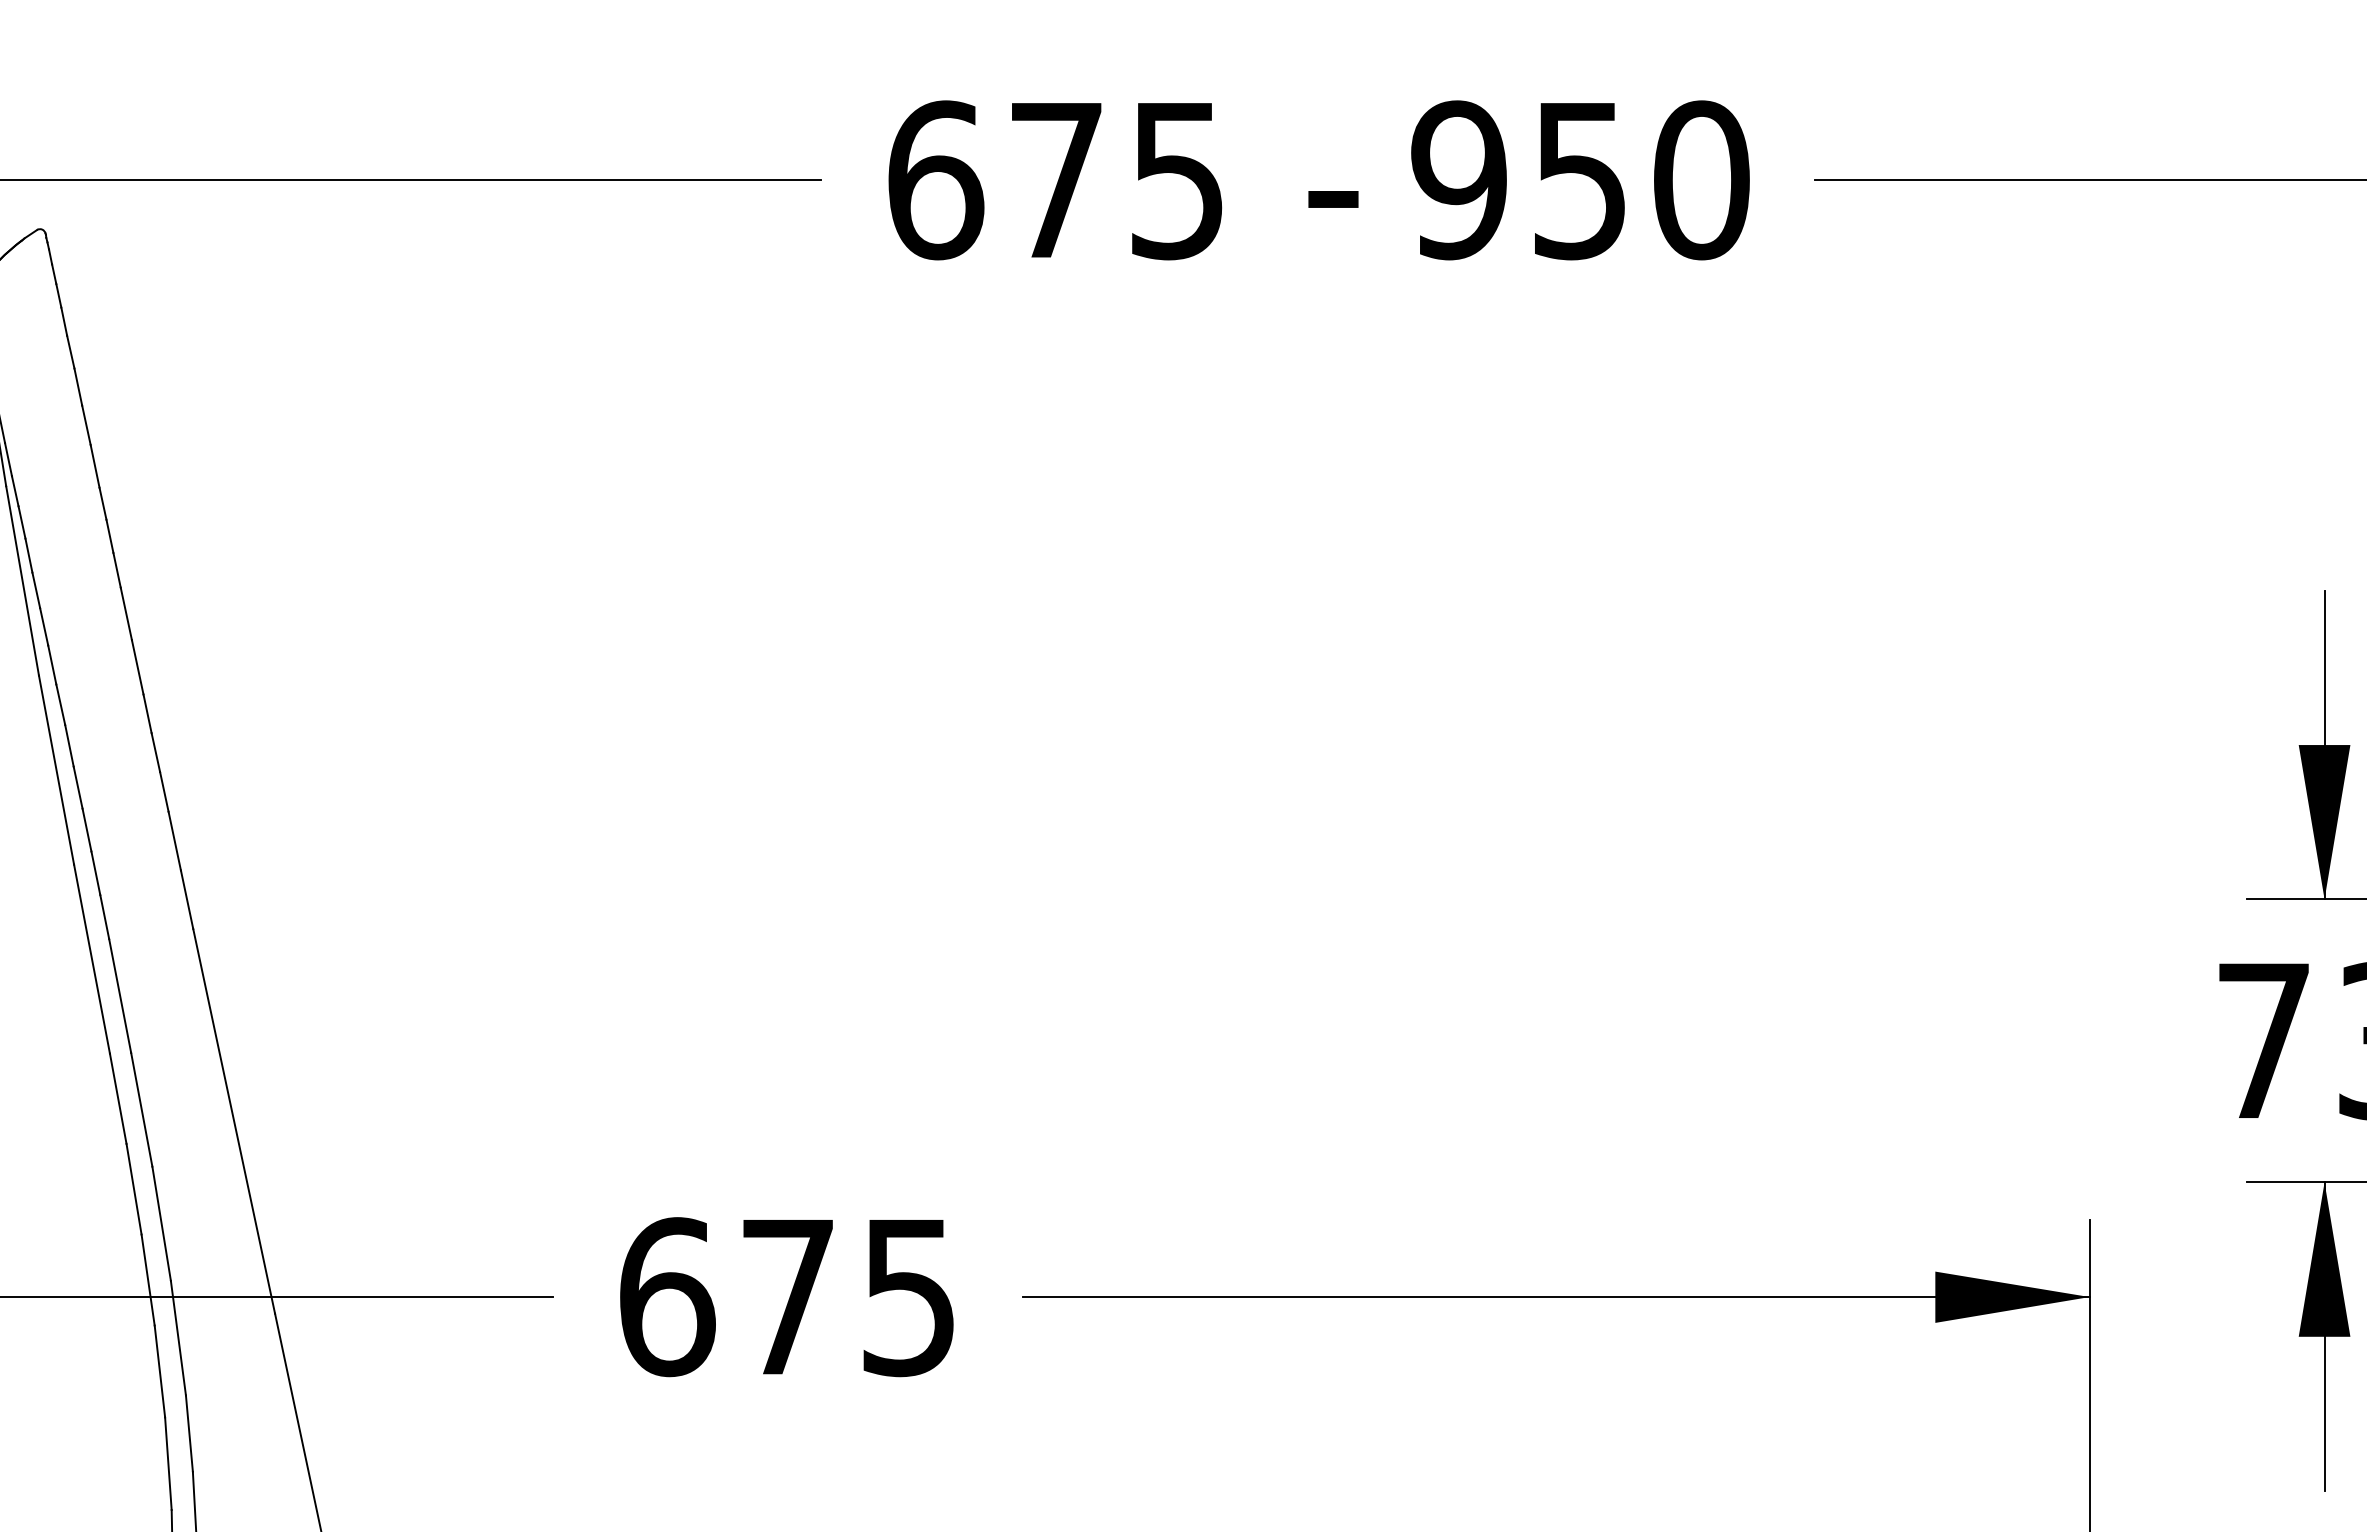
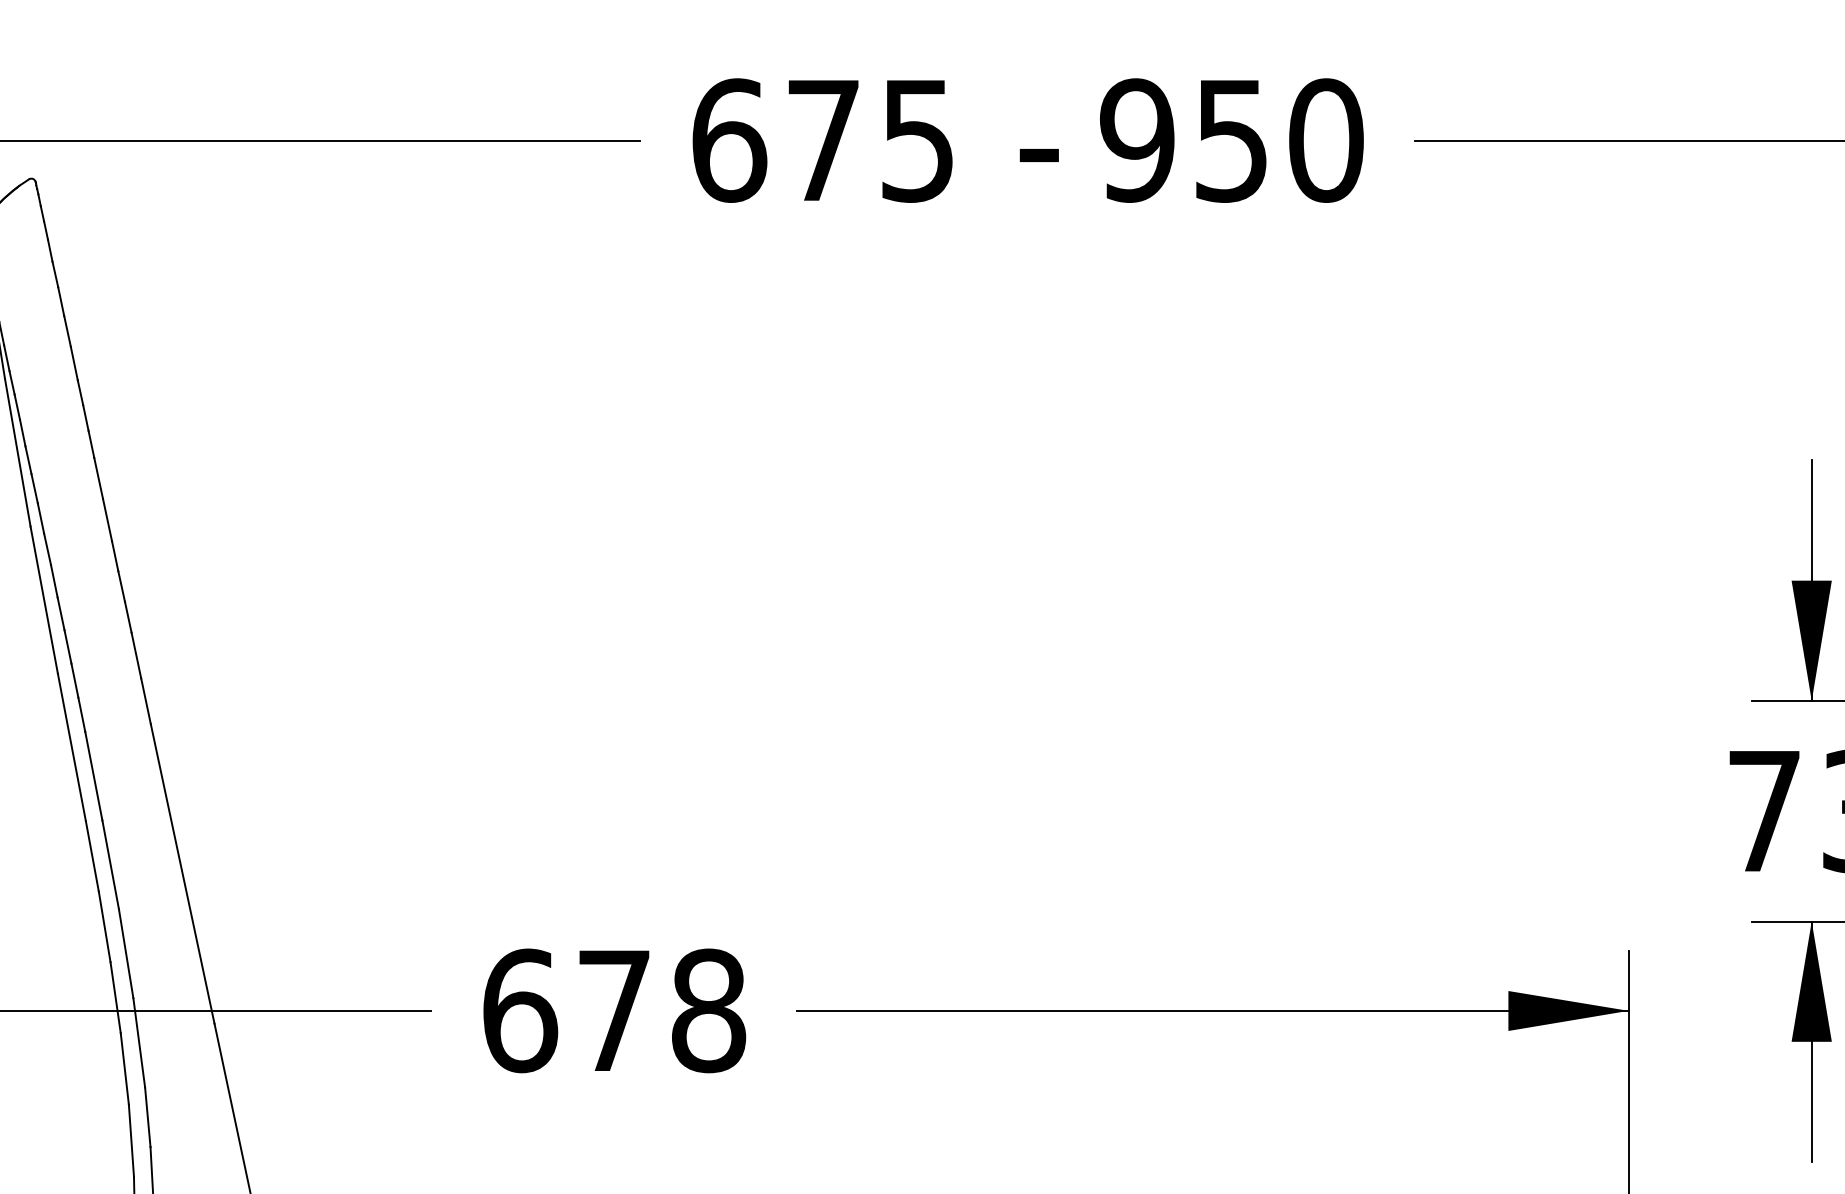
text: (909, 1297) -> (708, 1011), 675 -> 678

